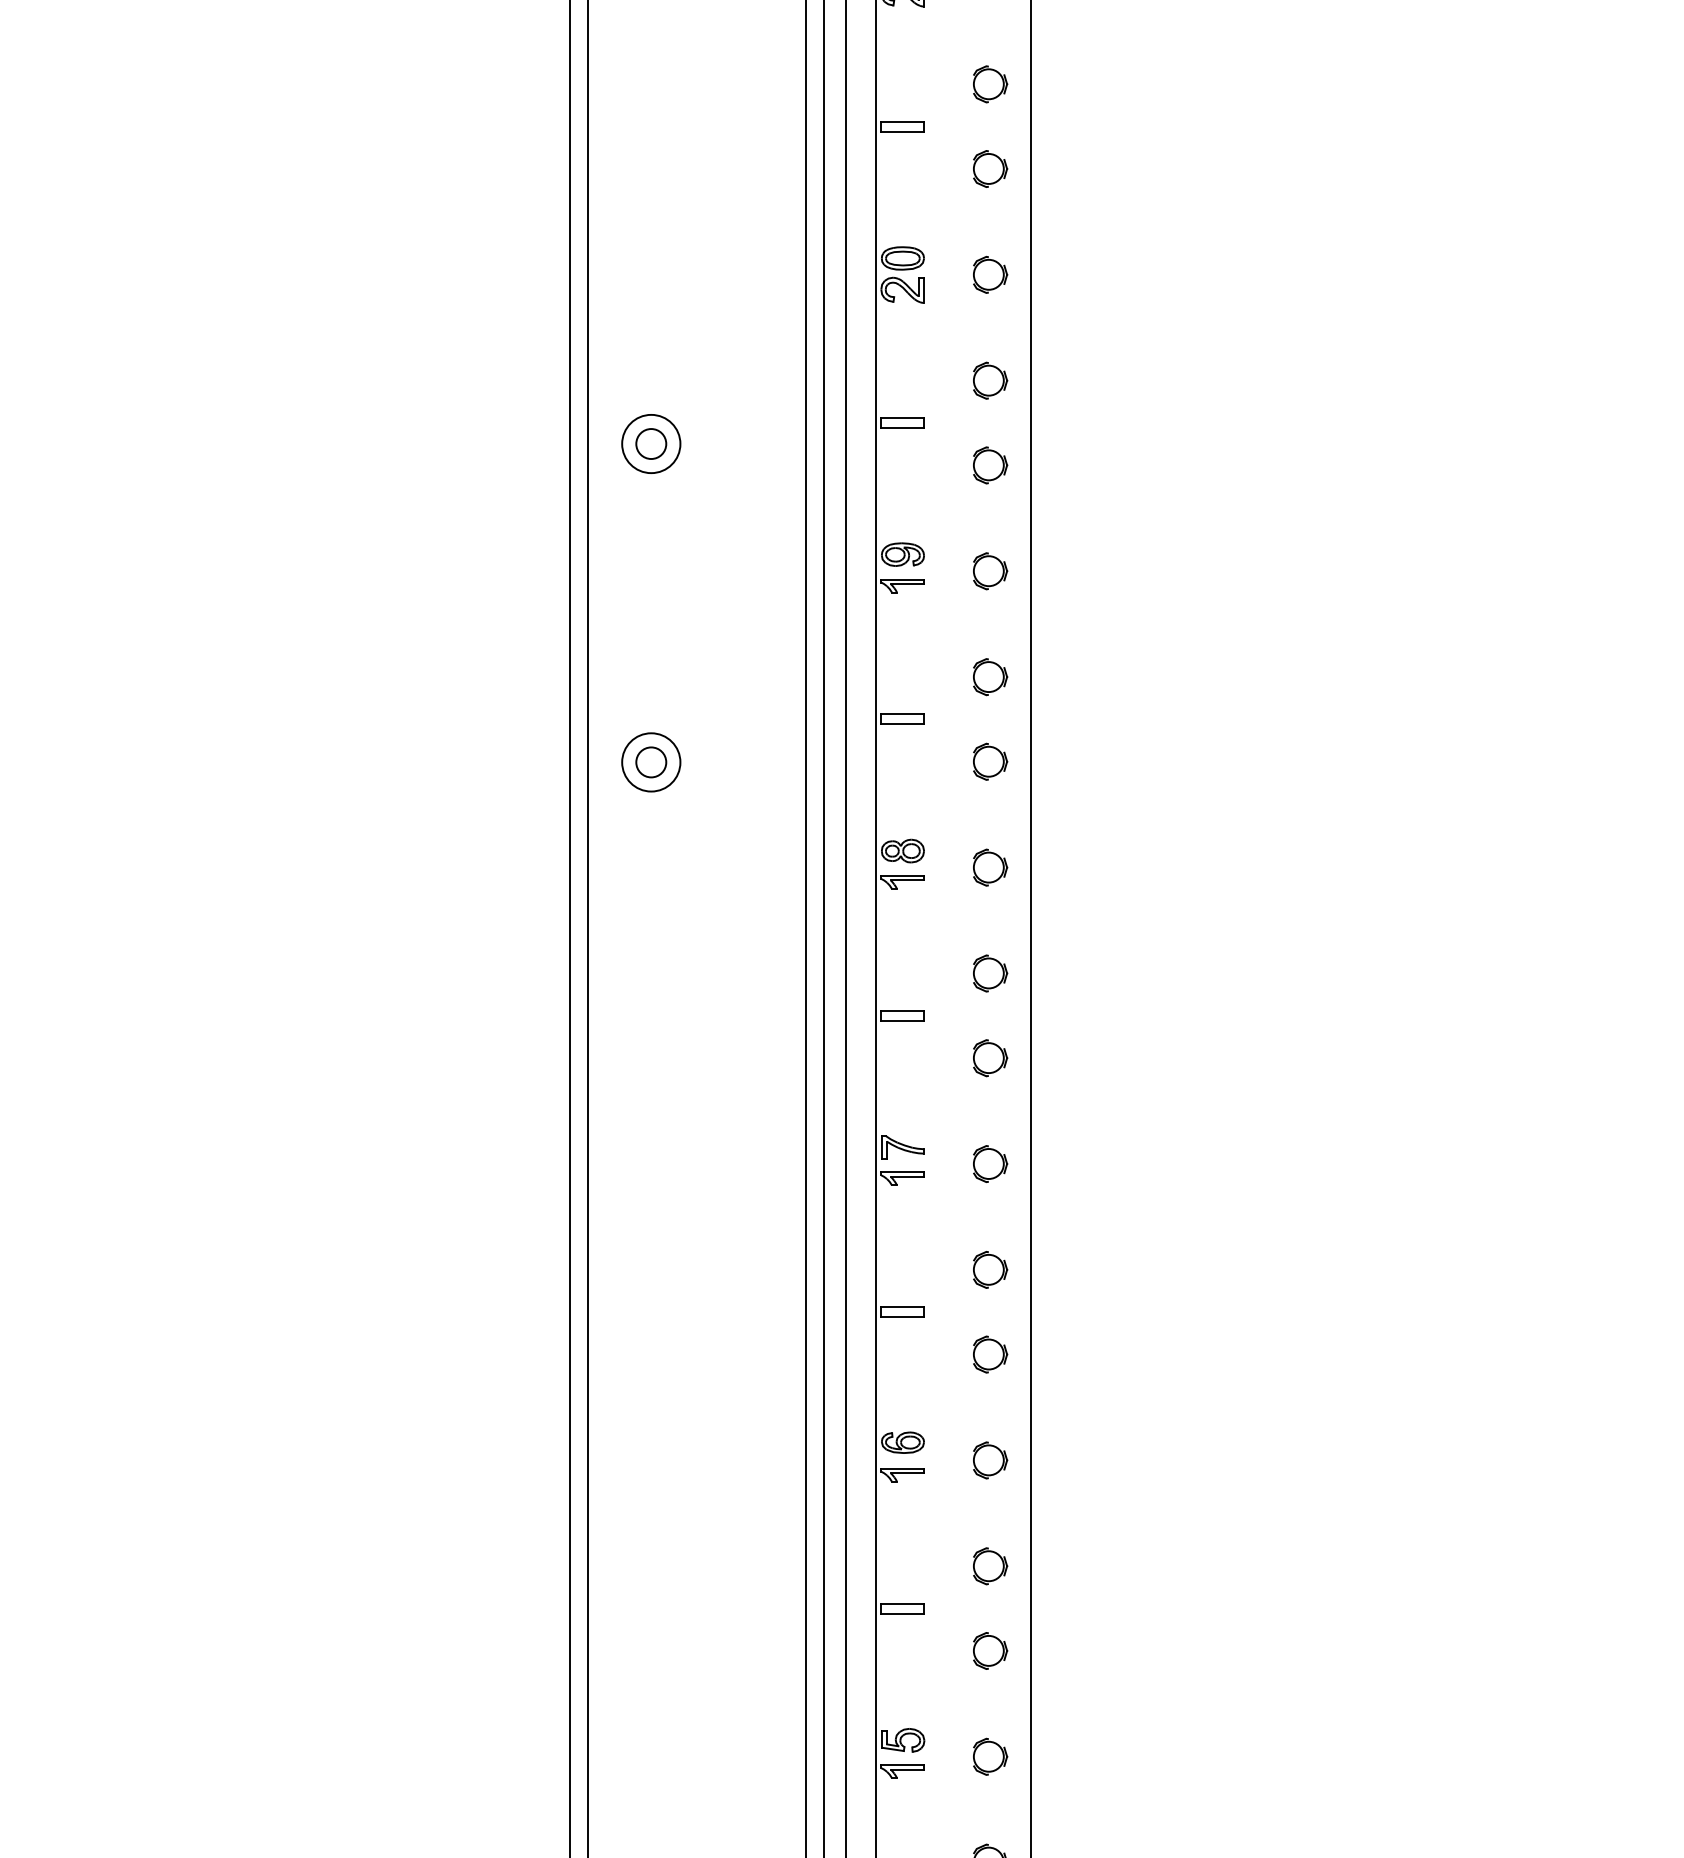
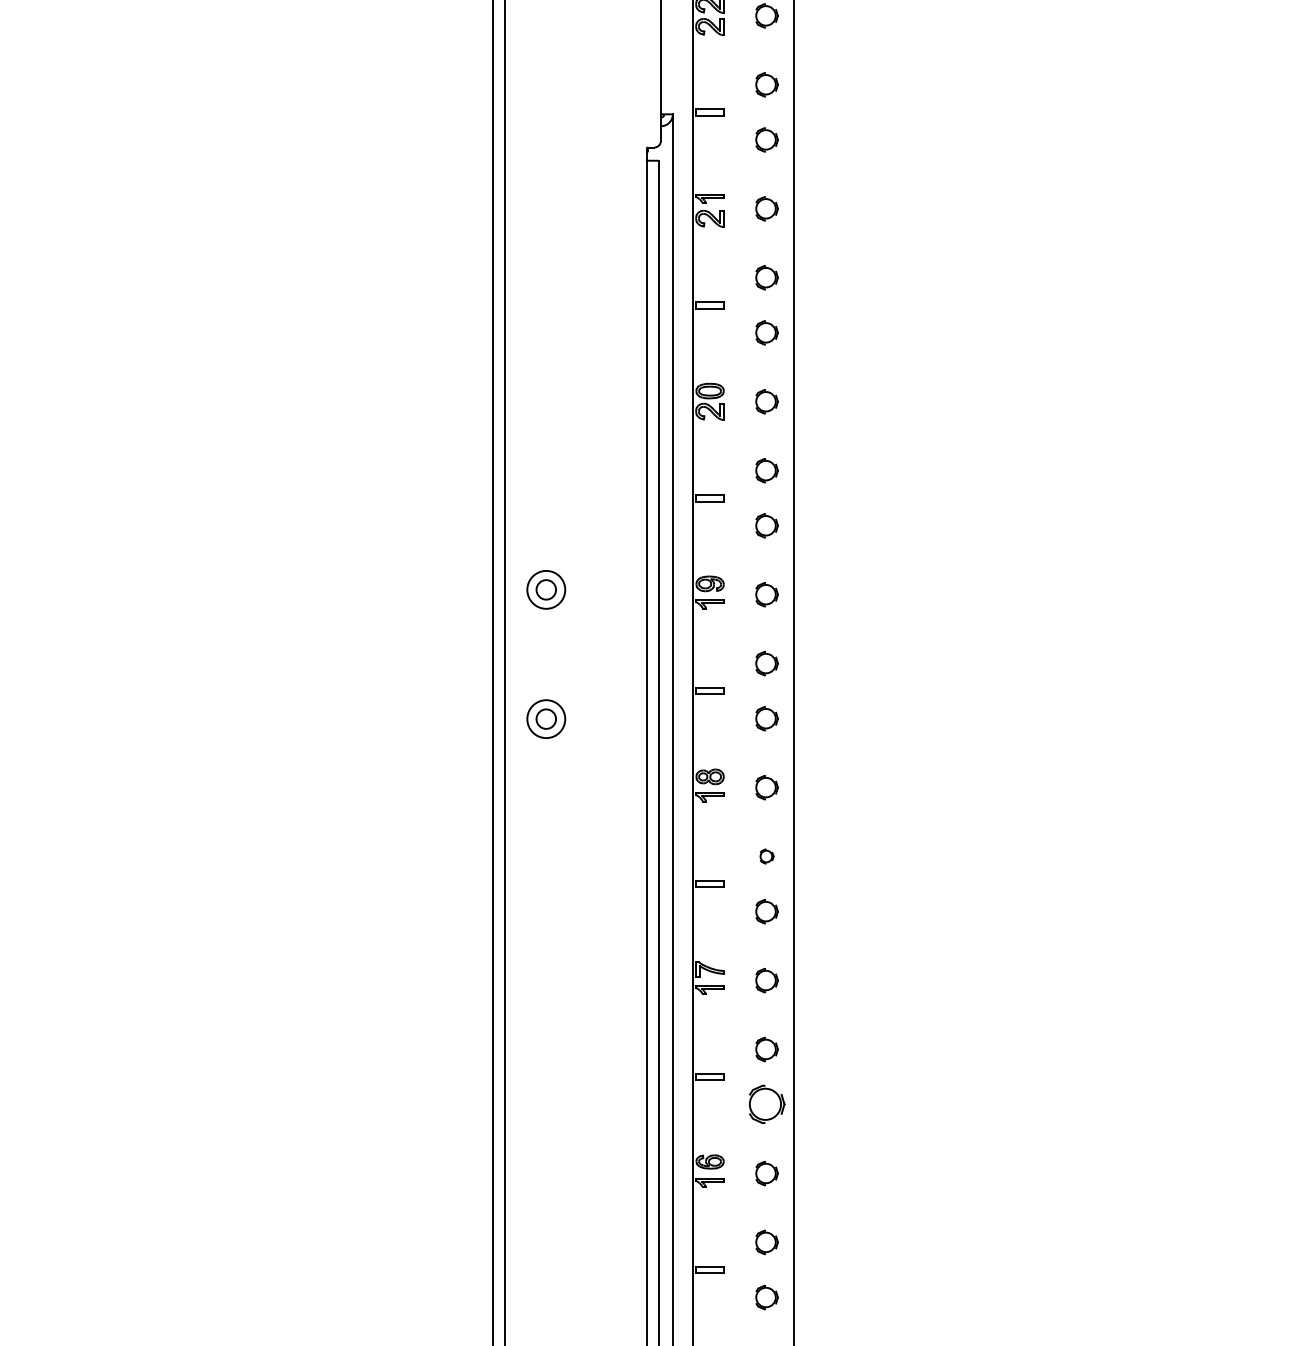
part: (651, 443) -> (546, 589), moved
part: (989, 973) -> (766, 856), size x0.6
part: (989, 1354) -> (766, 1104), size x1.6

